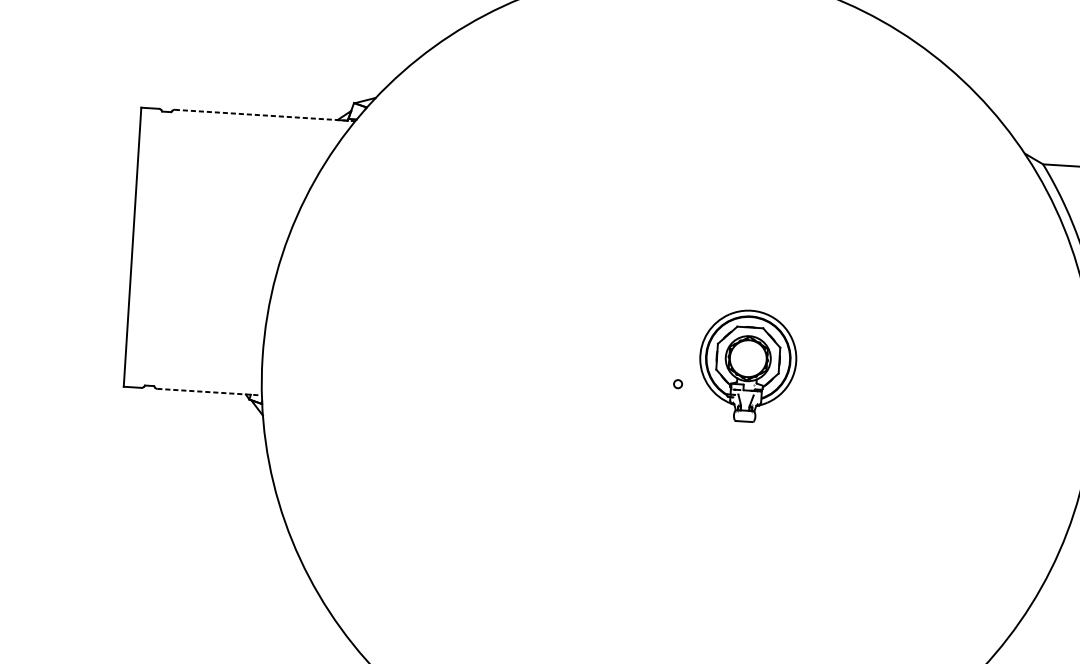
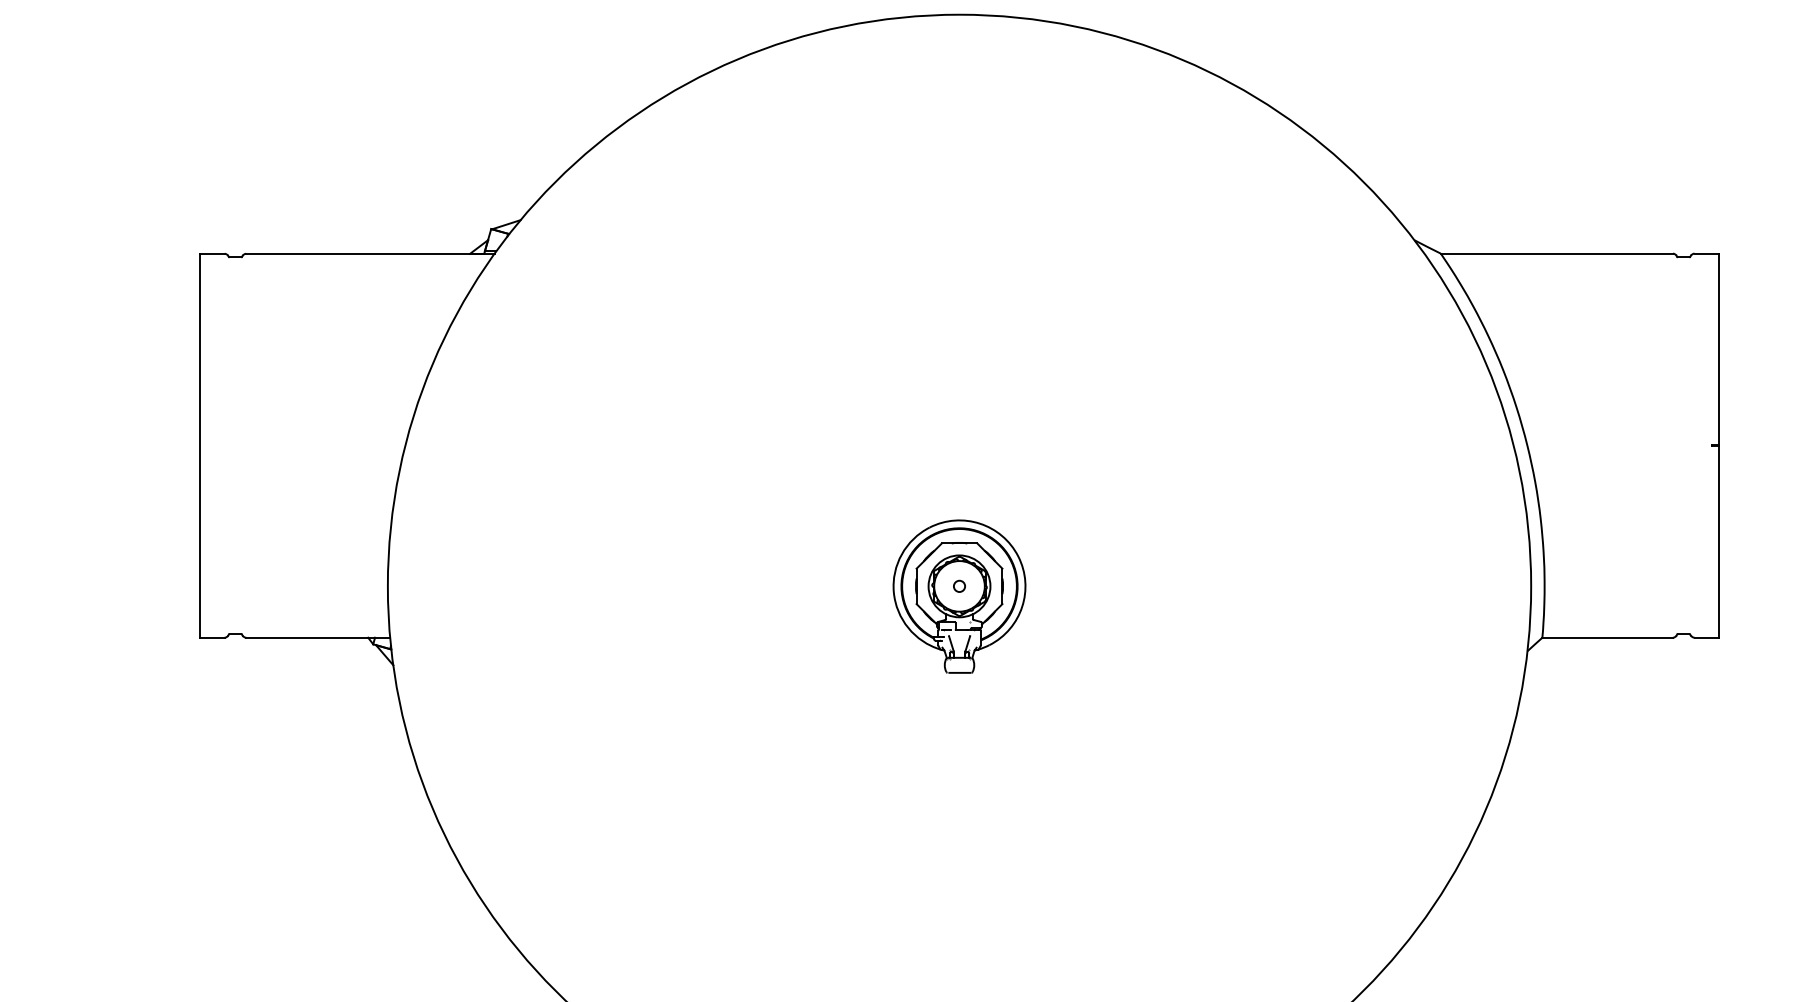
line: (265, 115) -> (370, 253), dashed -> solid
part: (747, 366) -> (959, 596), moved
line: (209, 392) -> (318, 637), dashed -> solid

